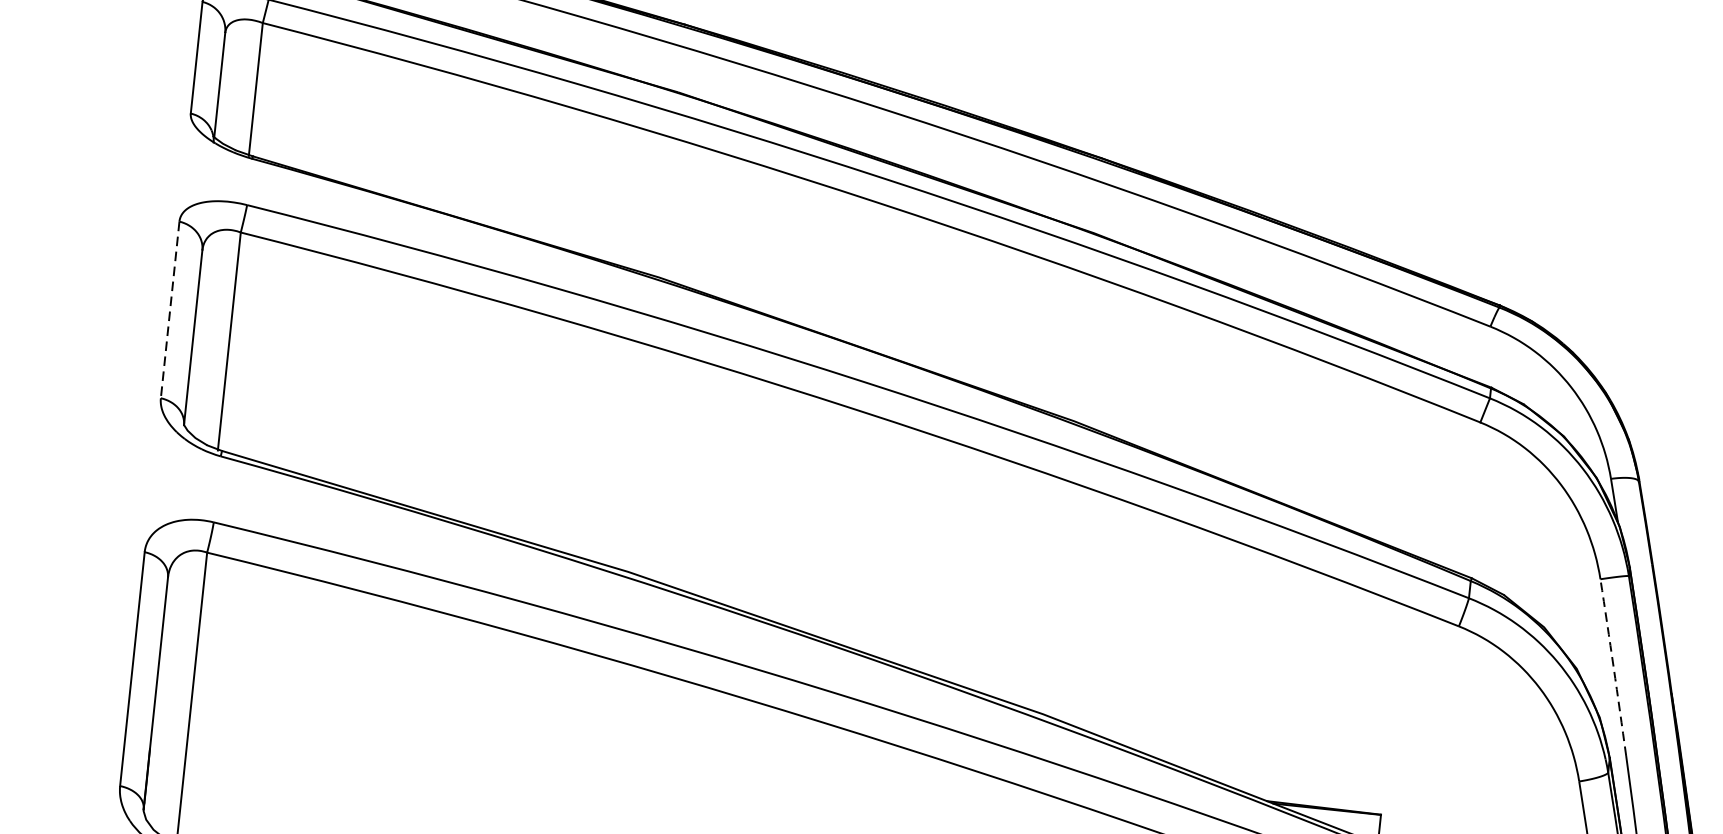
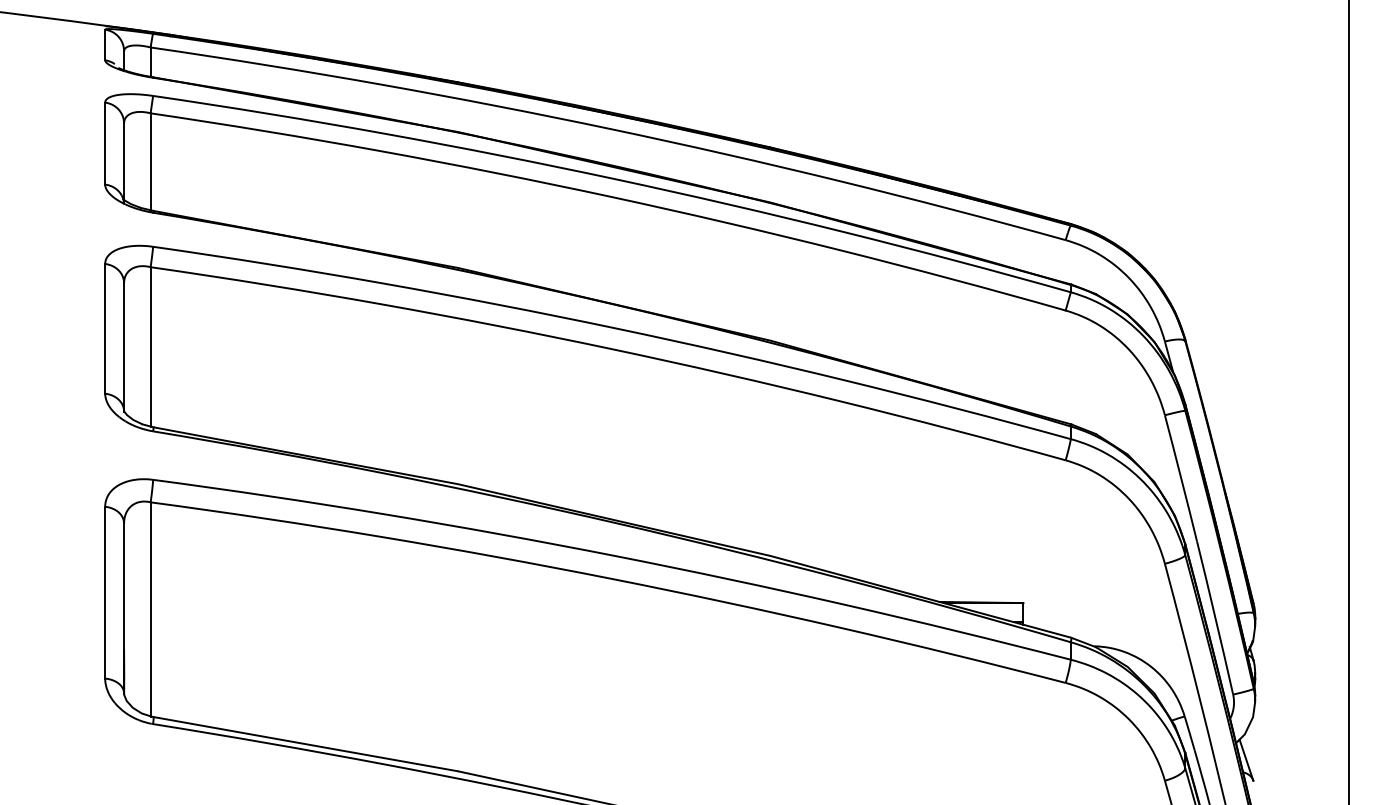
line: (170, 309) -> (105, 328), dashed -> solid
arc: (1613, 667) -> (1181, 478), dashed -> solid

